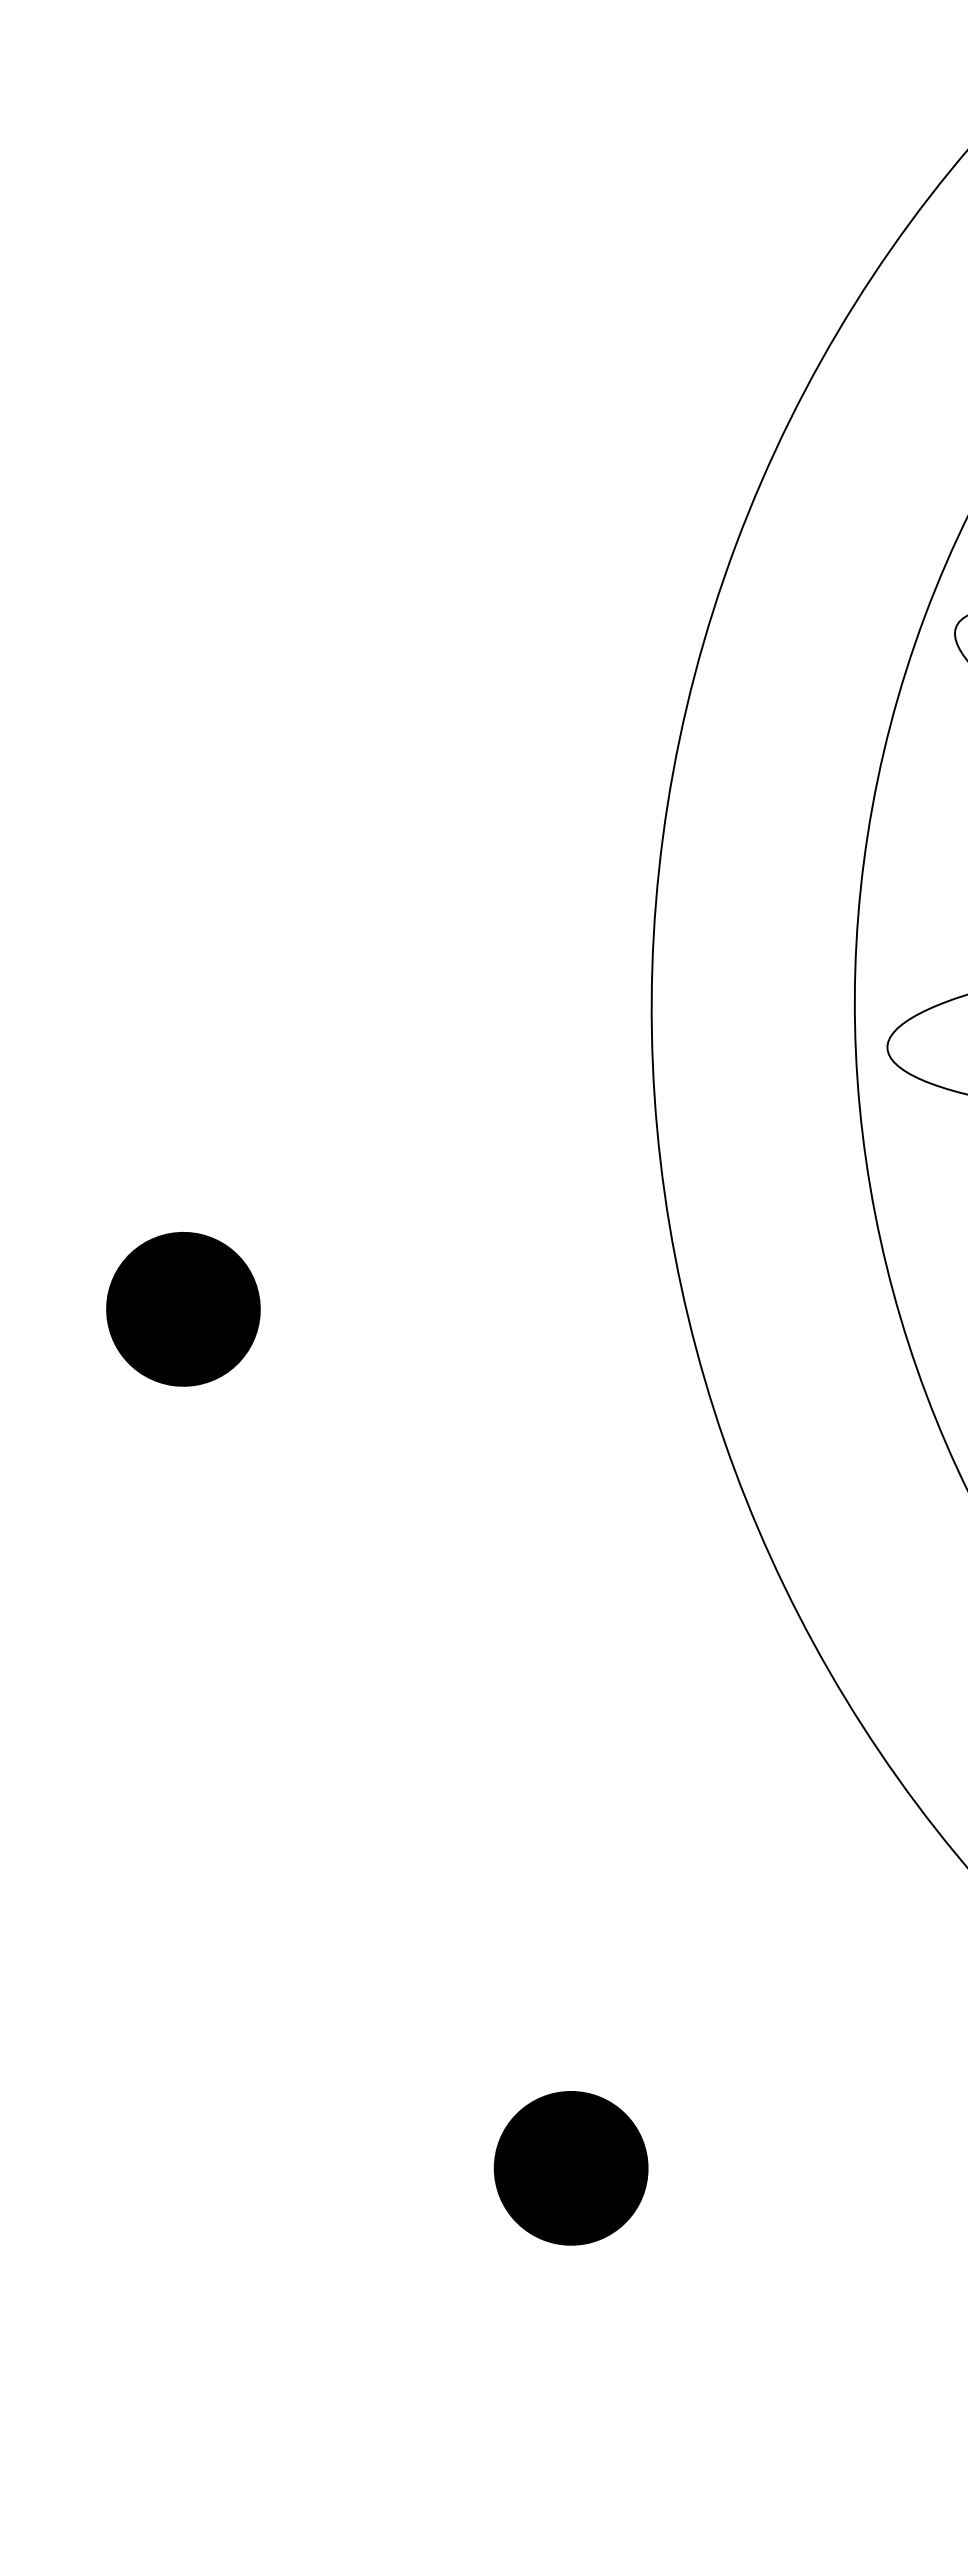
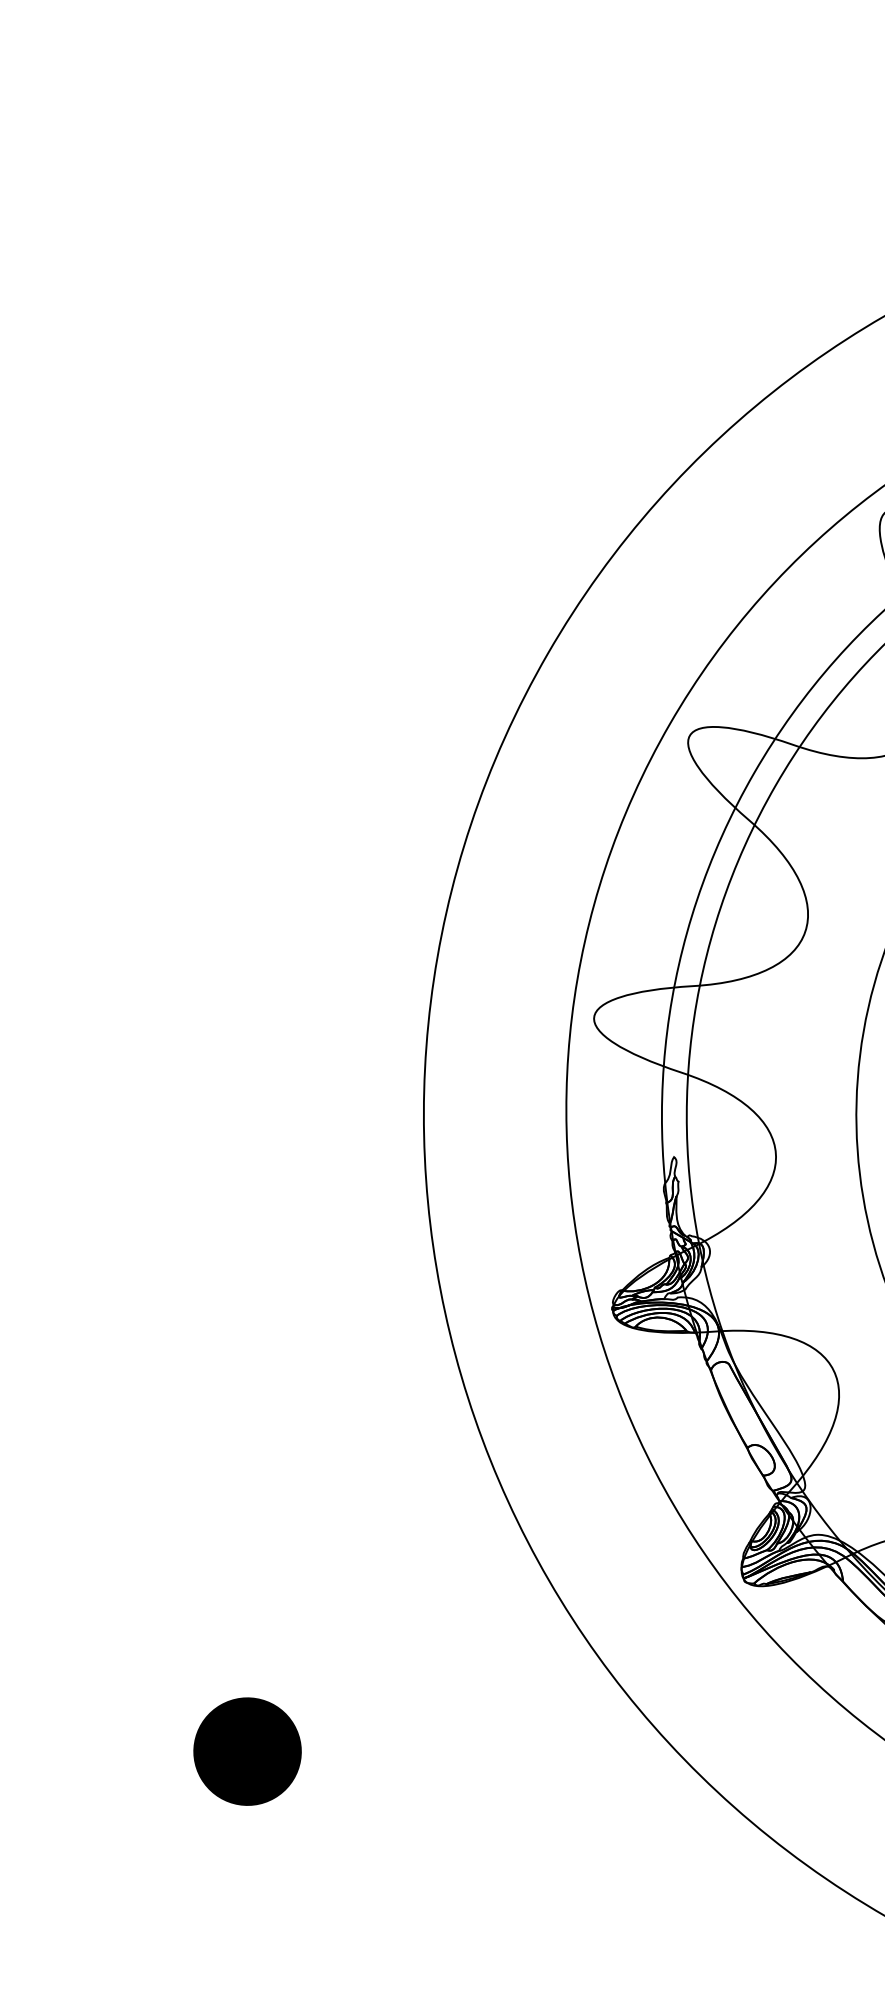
part: (183, 1308) -> (79, 1115), removed

